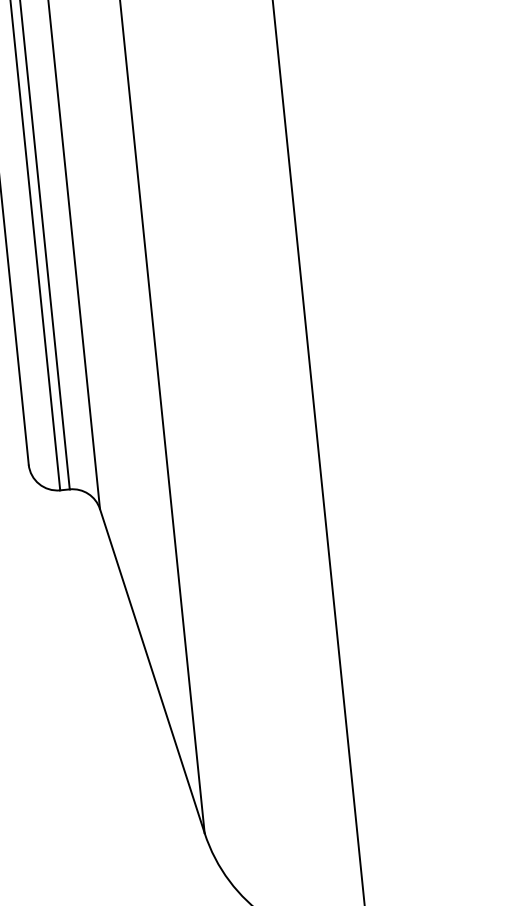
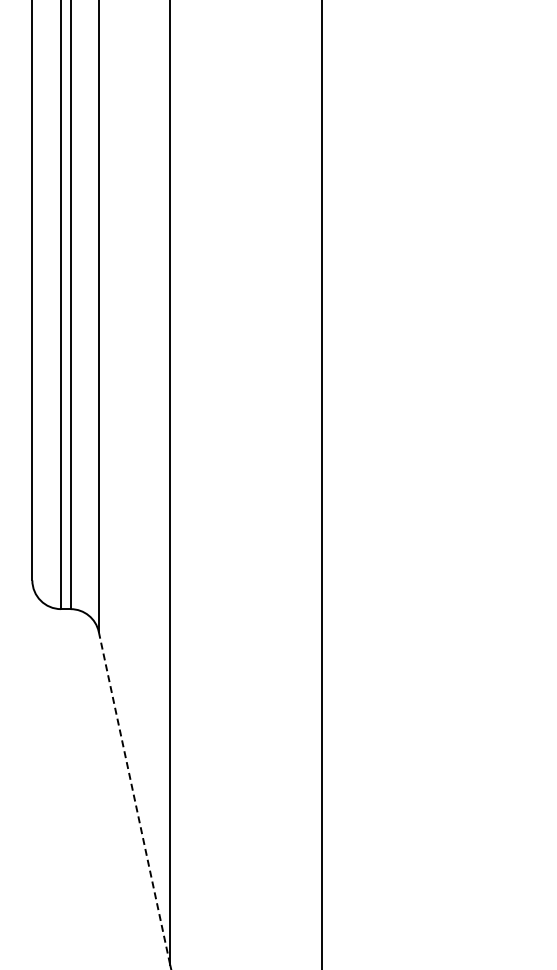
line: (152, 671) -> (134, 798), solid -> dashed

